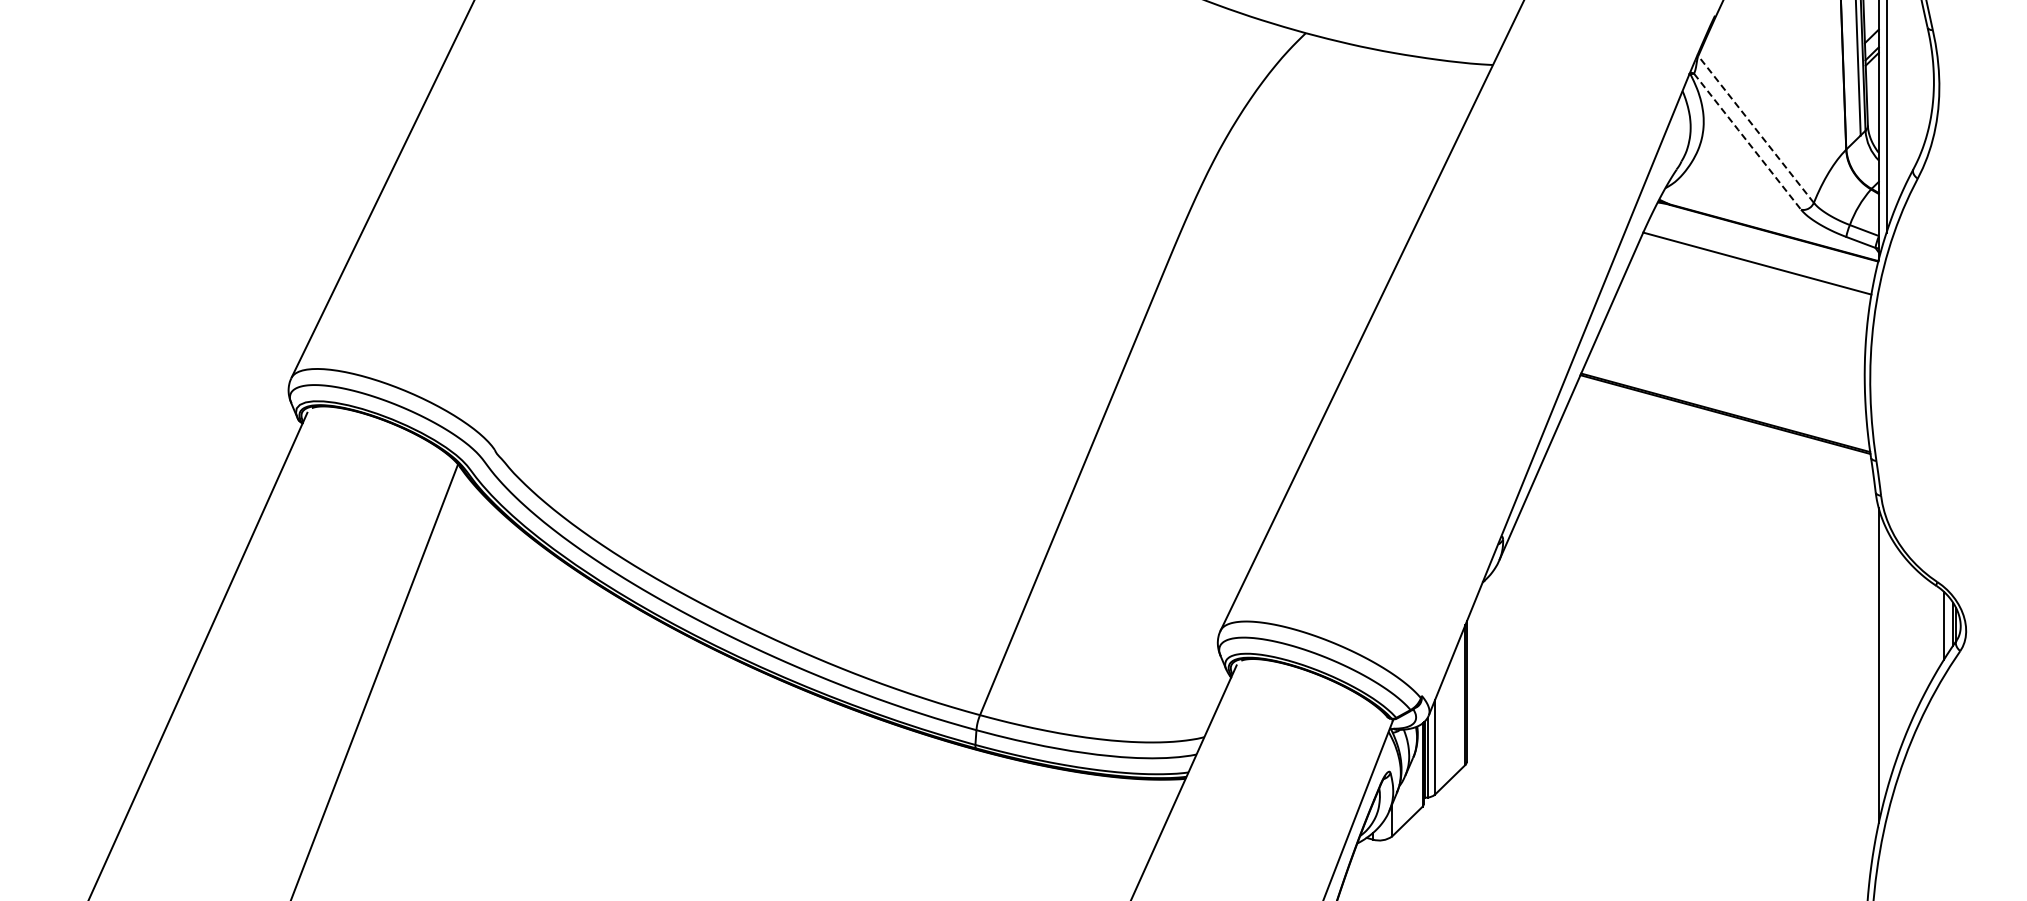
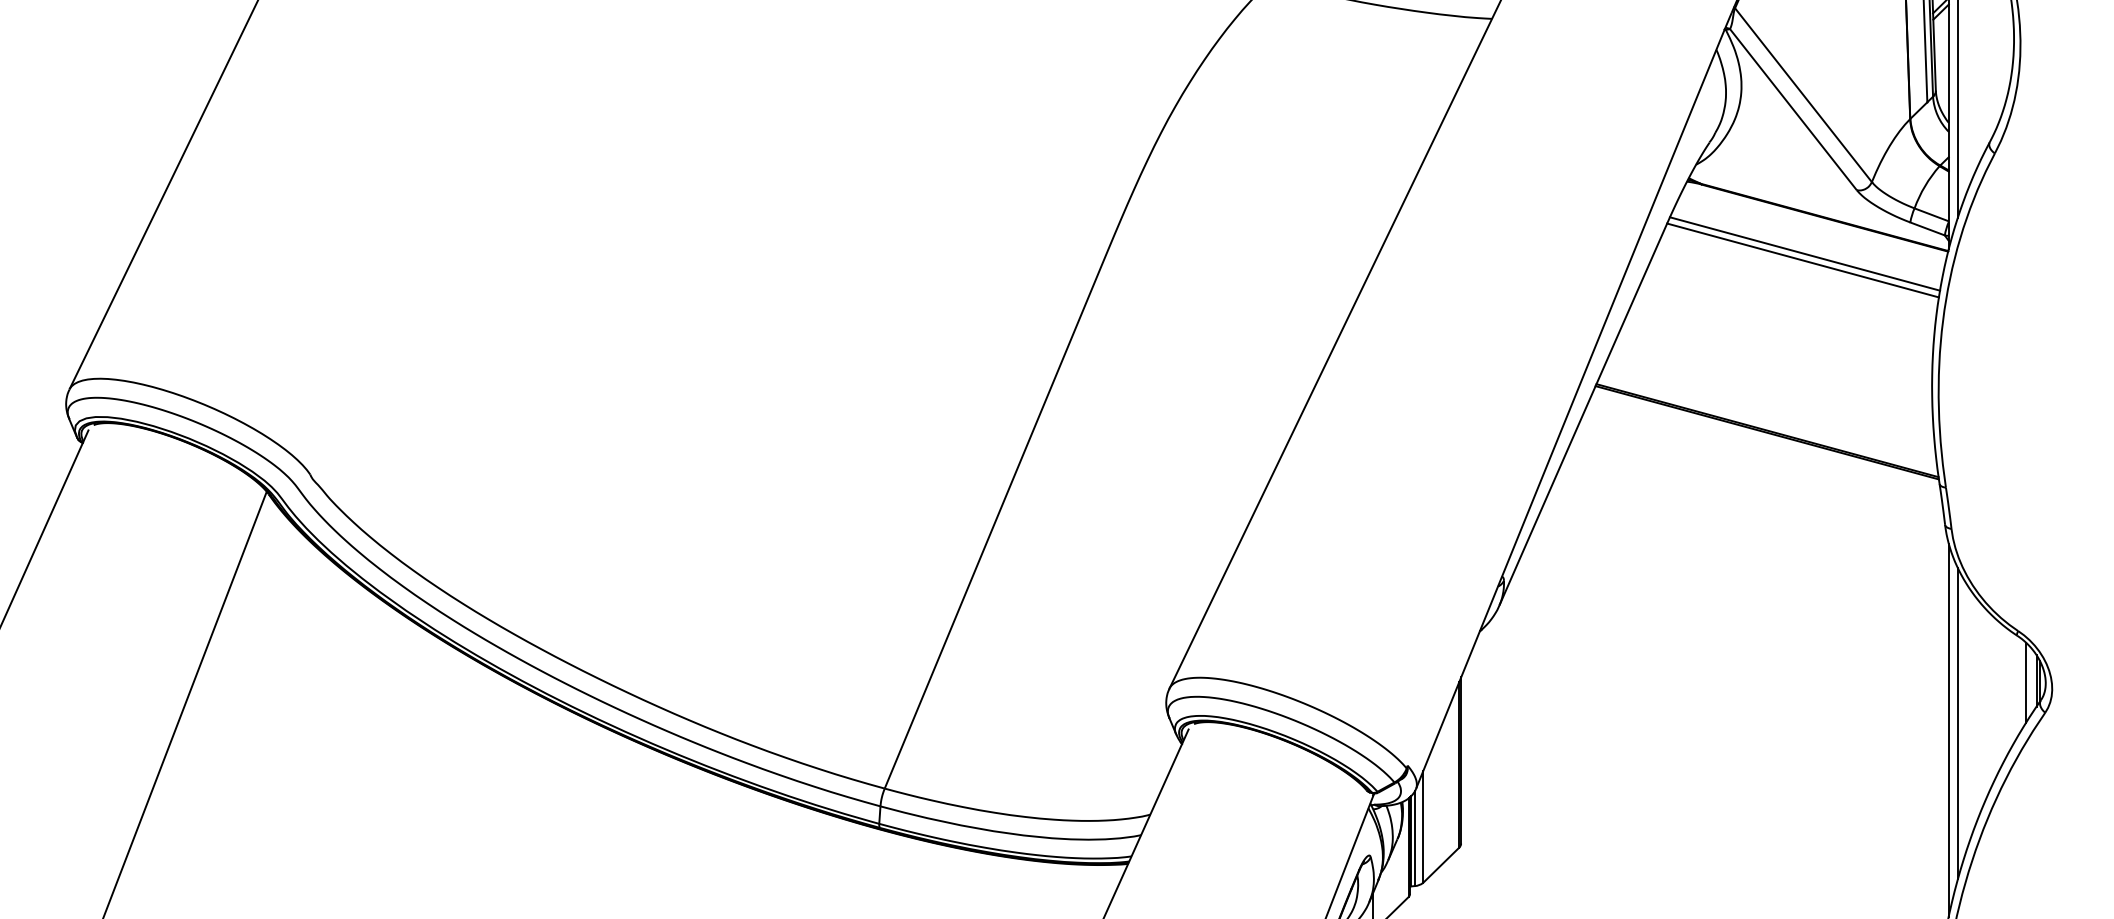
line: (1757, 130) -> (1805, 96), dashed -> solid
line: (1747, 141) -> (1793, 109), dashed -> solid
line: (1755, 268) -> (1802, 259), added
line: (1886, 659) -> (1957, 722), added

